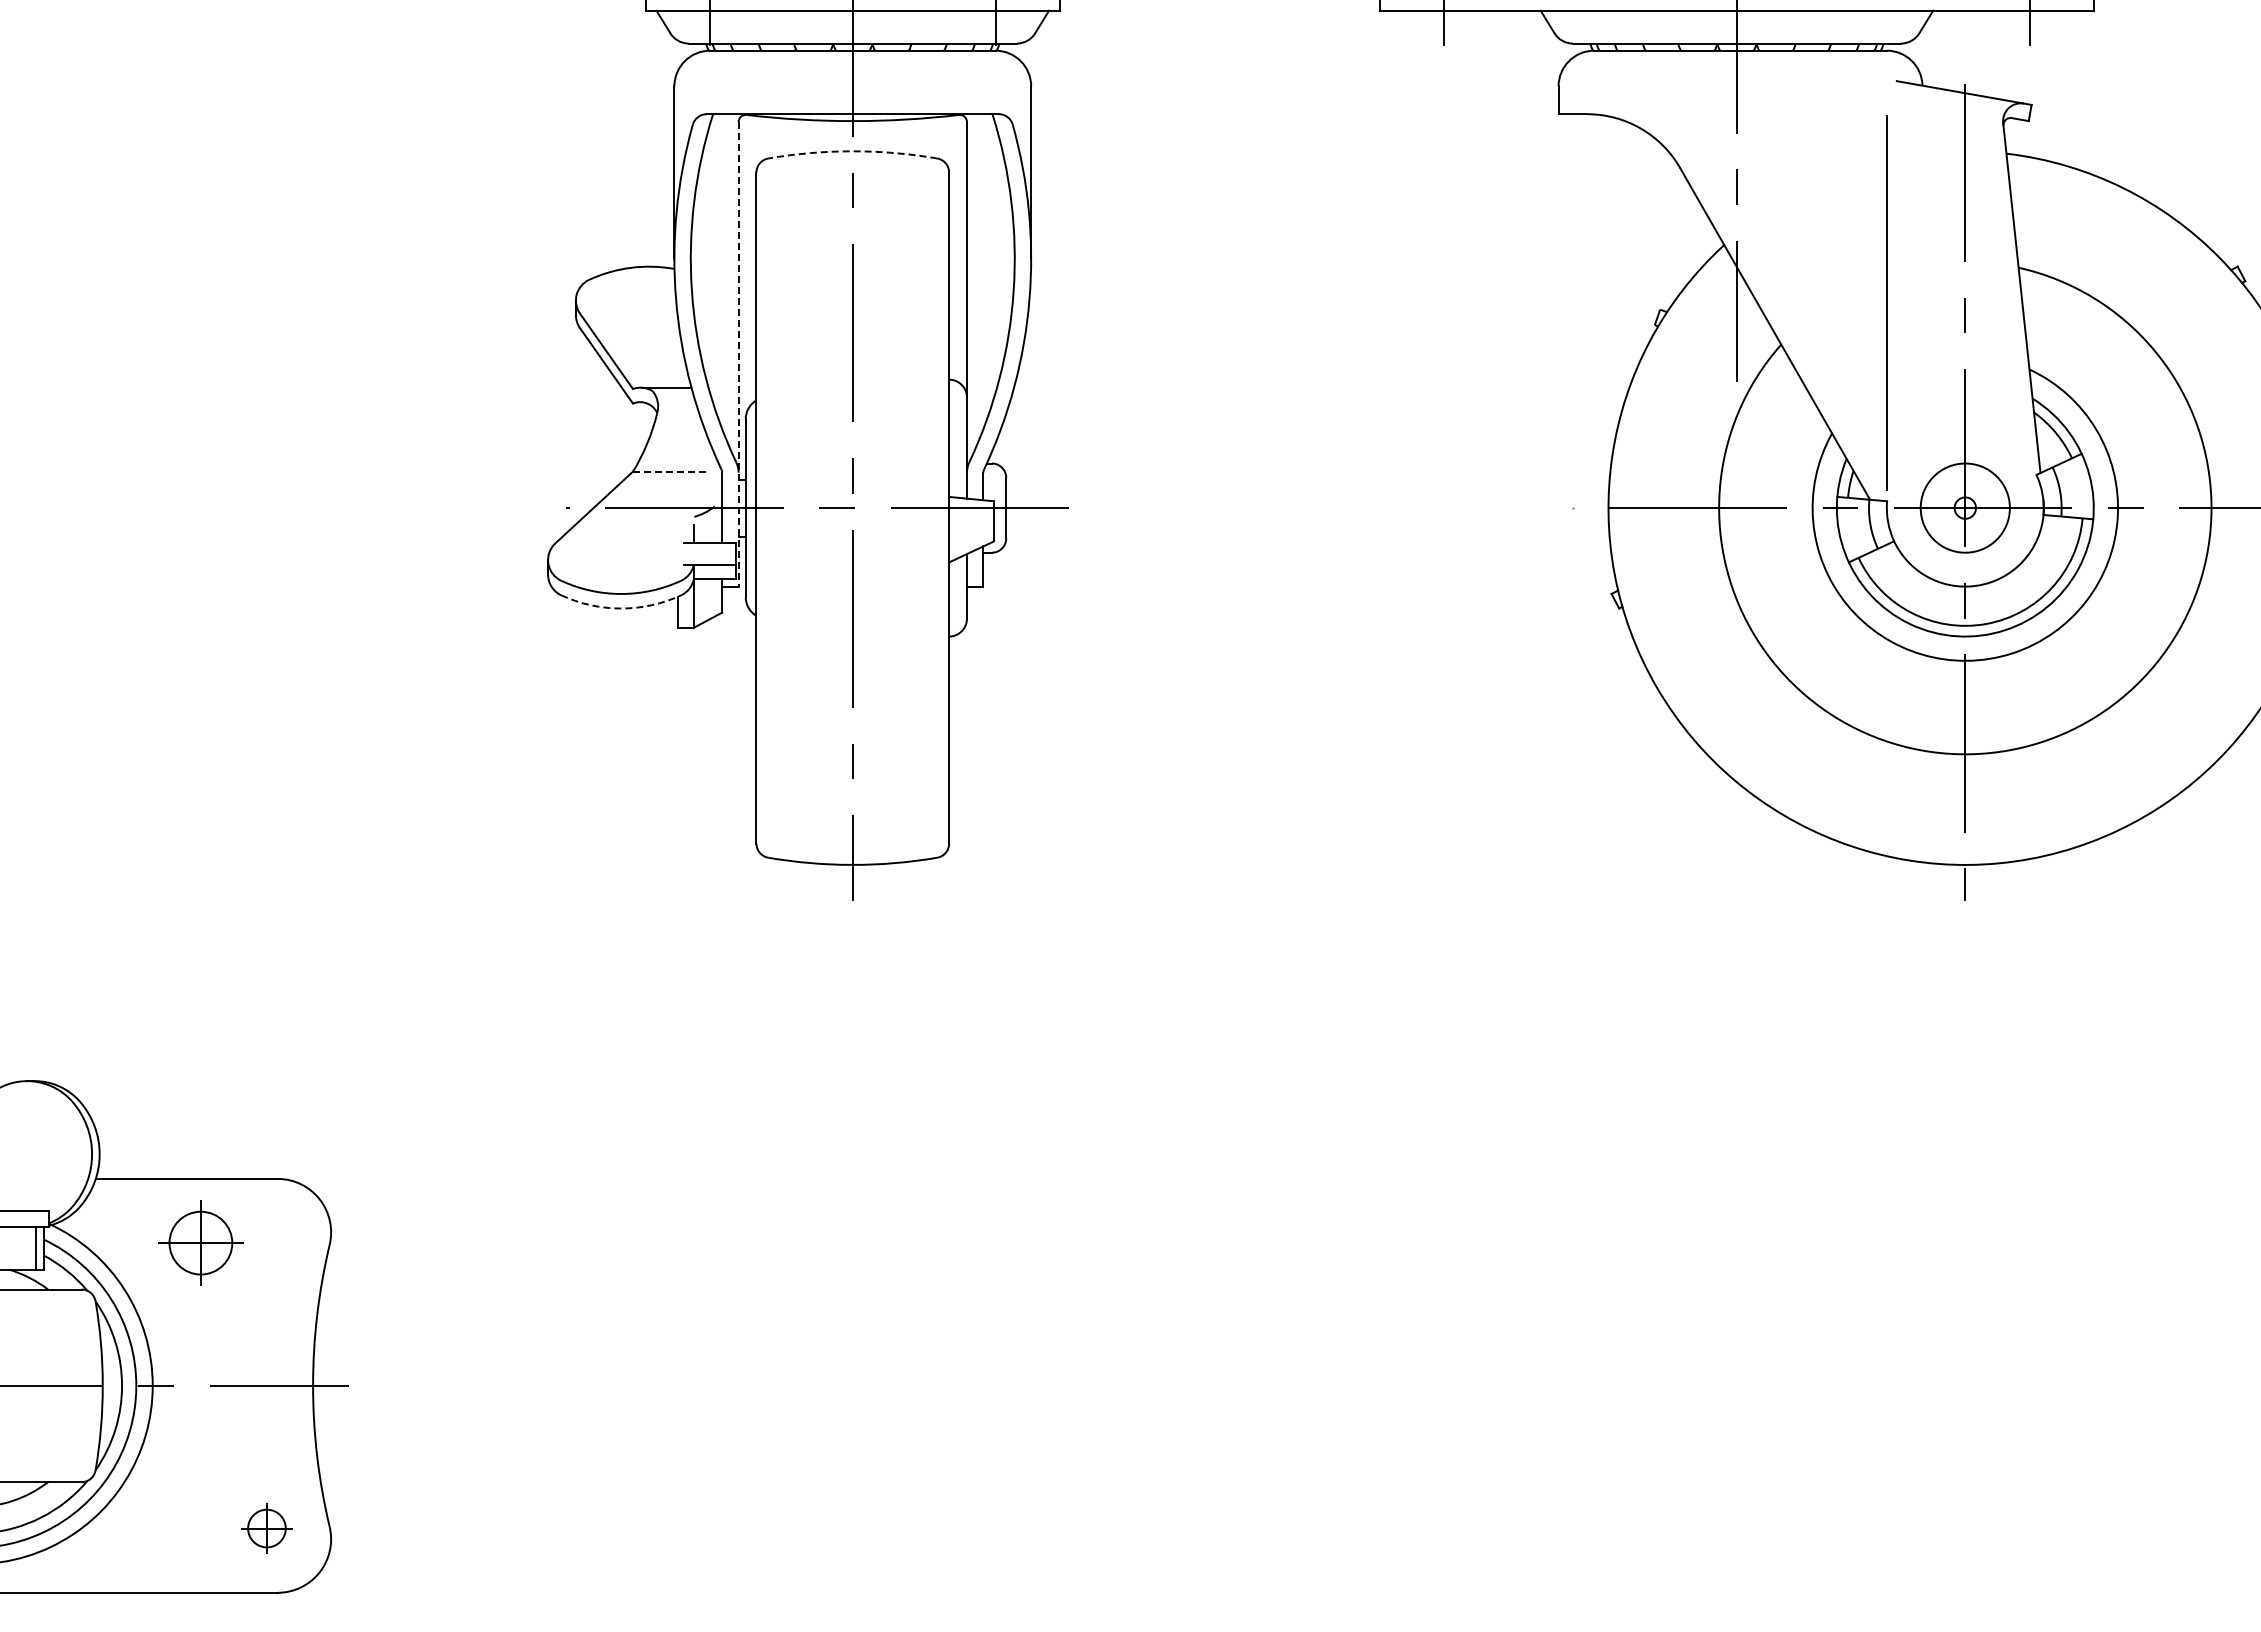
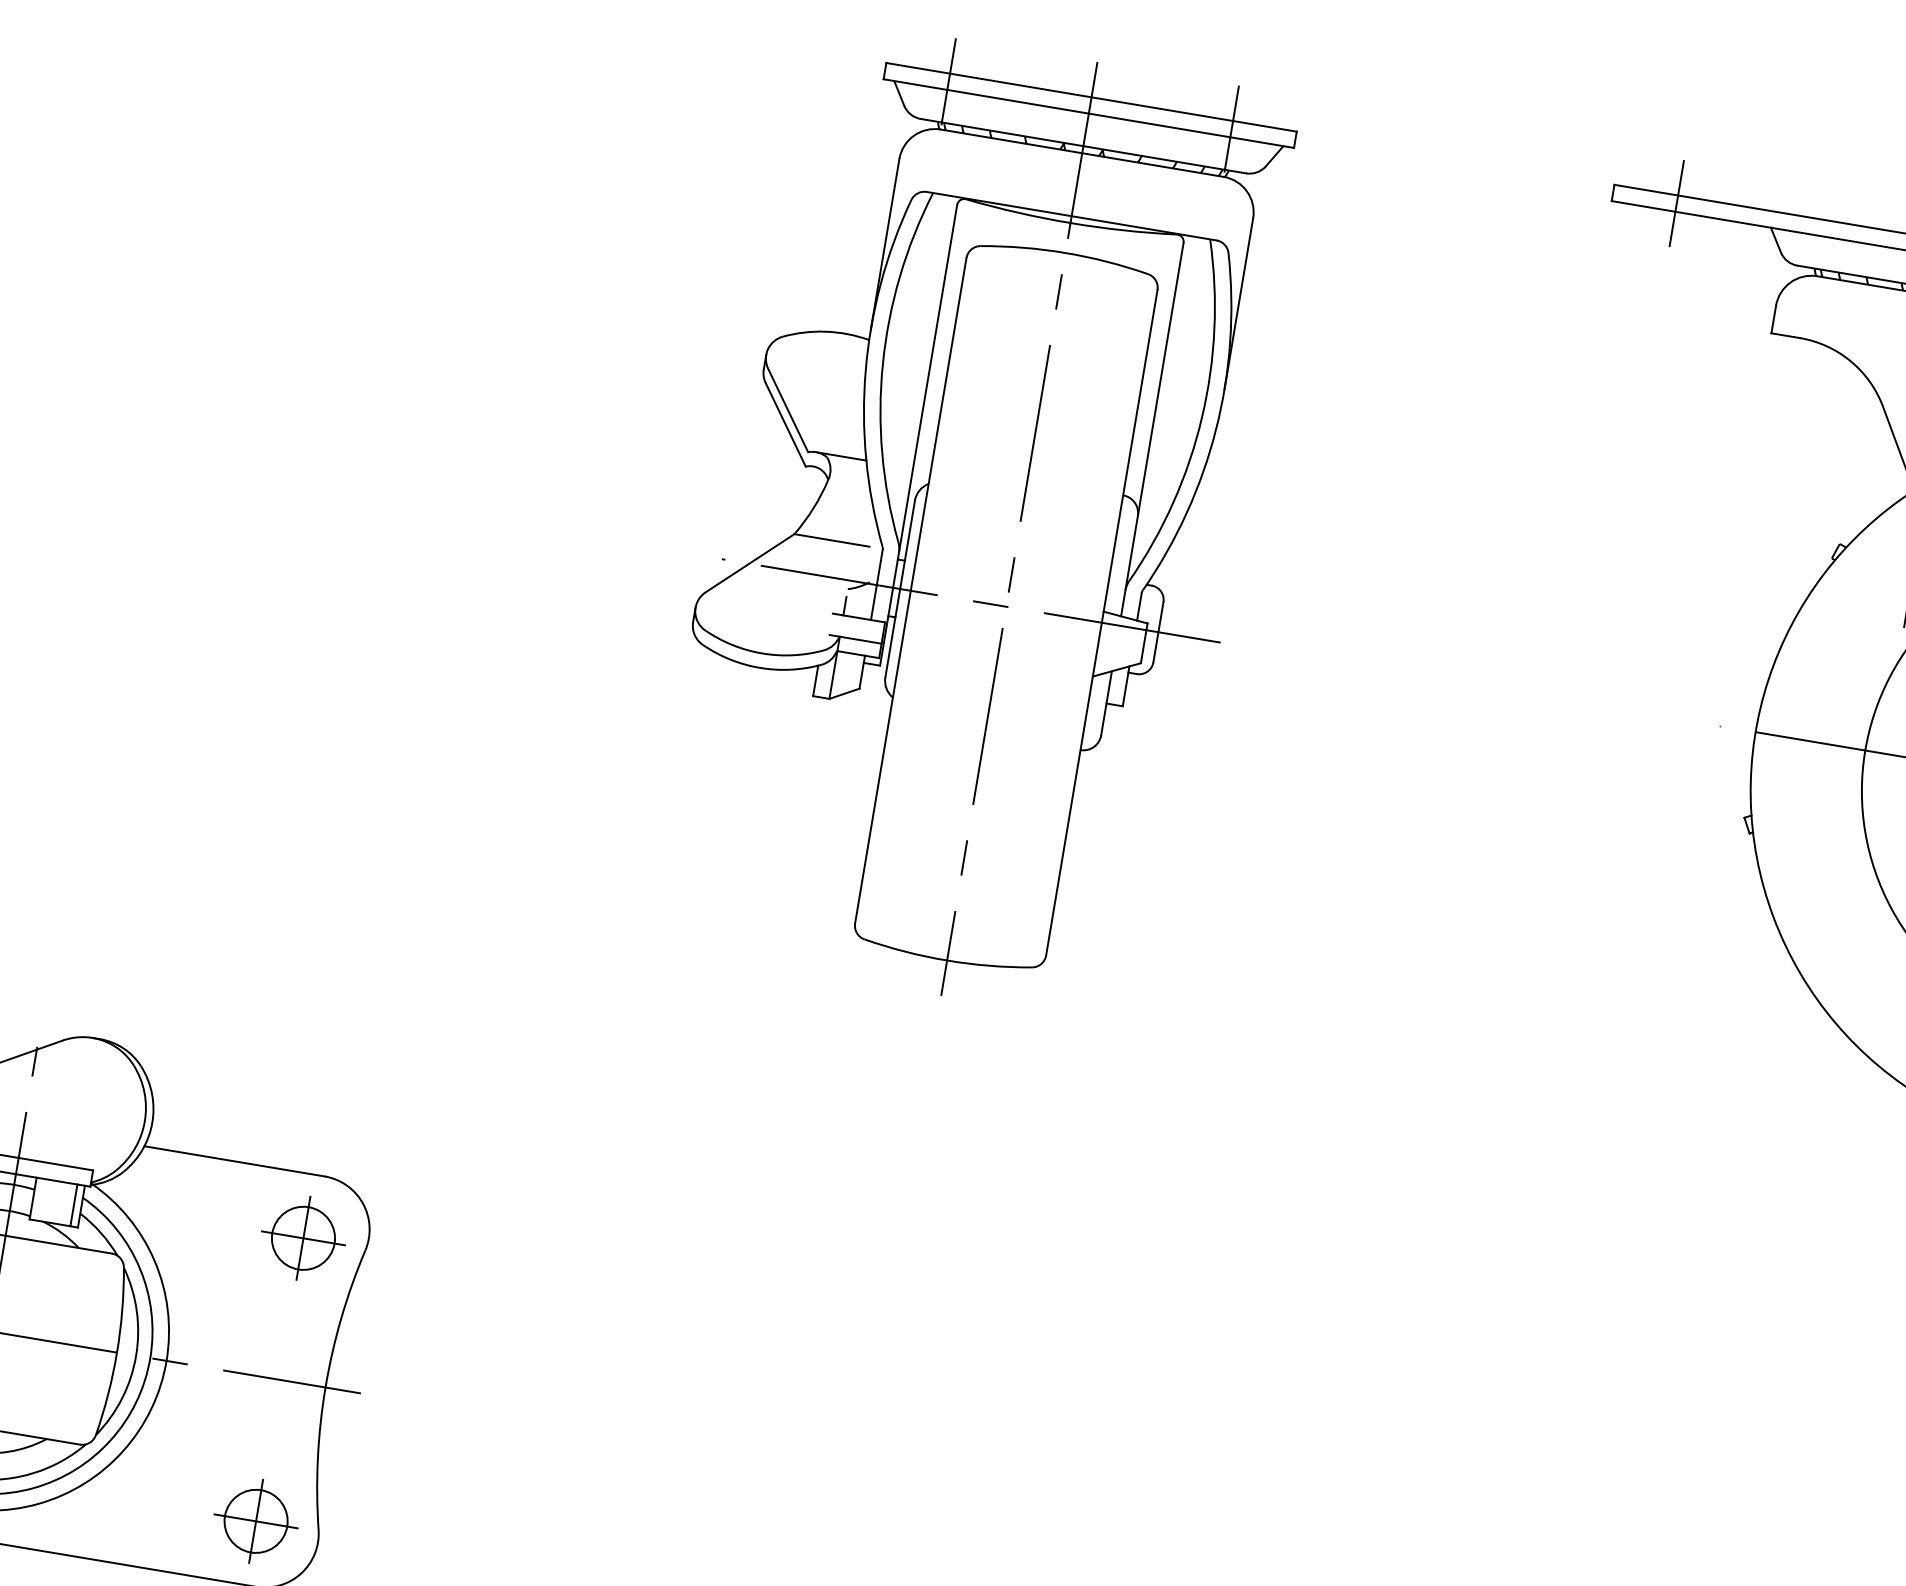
arc: (852, 151) -> (1065, 253), dashed -> solid
line: (738, 354) -> (918, 435), dashed -> solid
line: (670, 471) -> (831, 540), dashed -> solid
arc: (621, 608) -> (760, 667), dashed -> solid
part: (200, 1242) -> (303, 1237), moved
part: (266, 1528) -> (255, 1521), size x1.67

